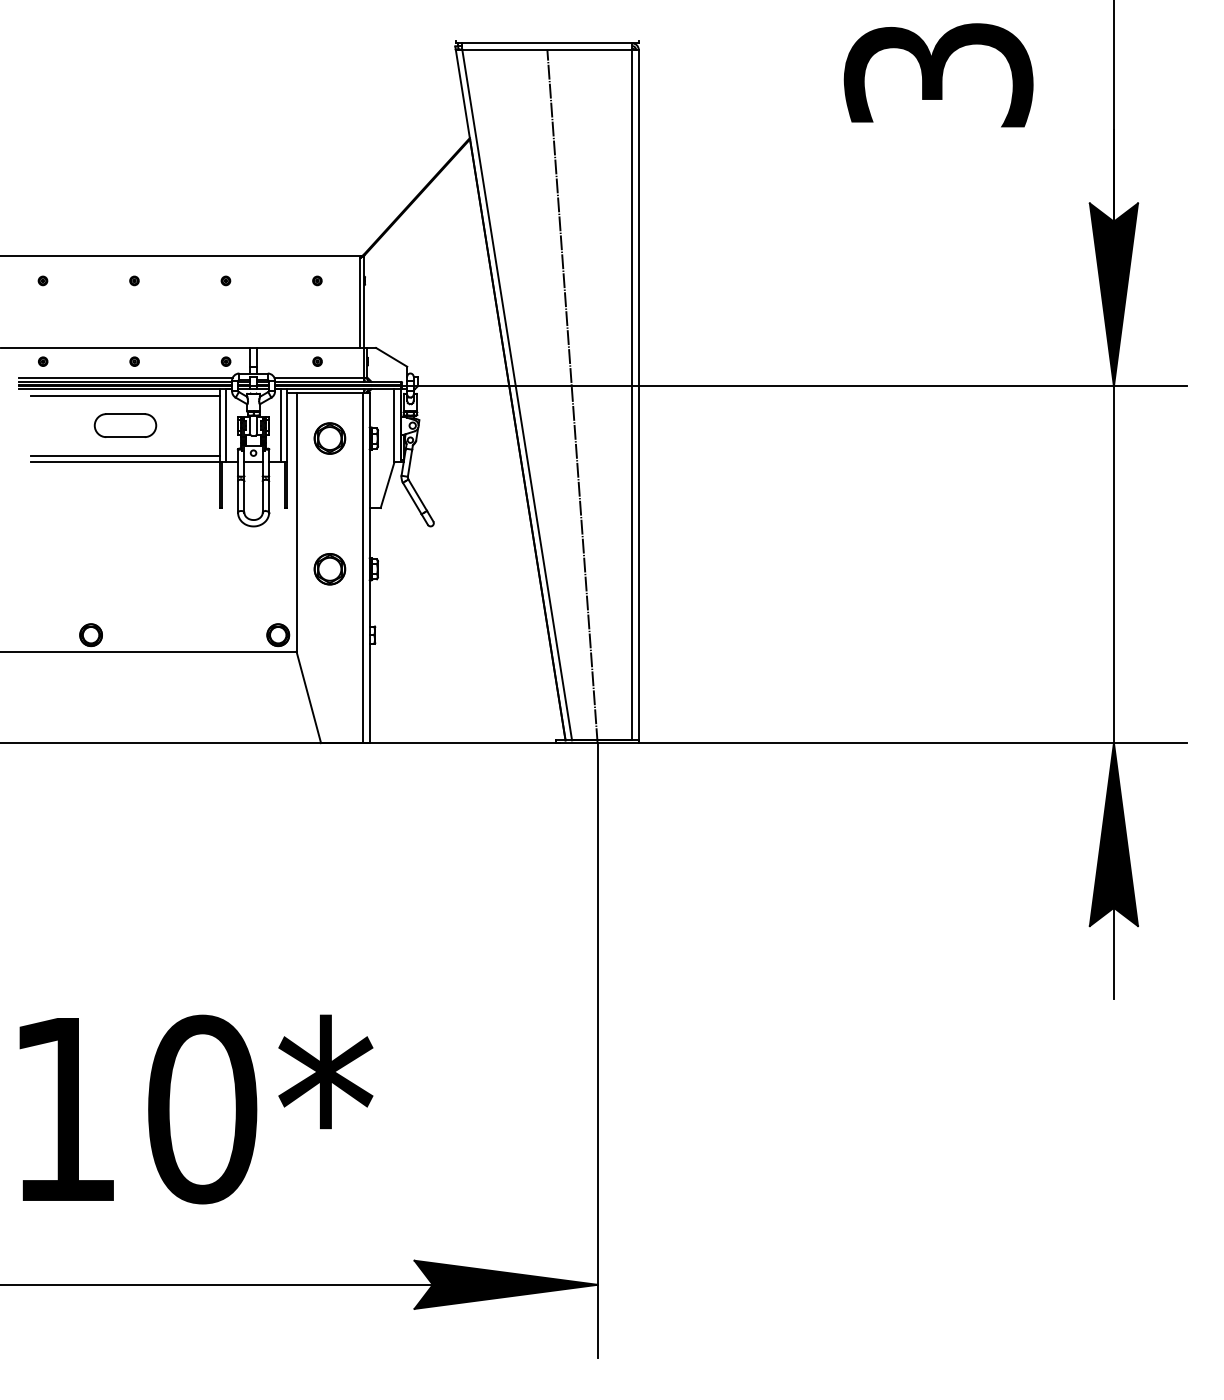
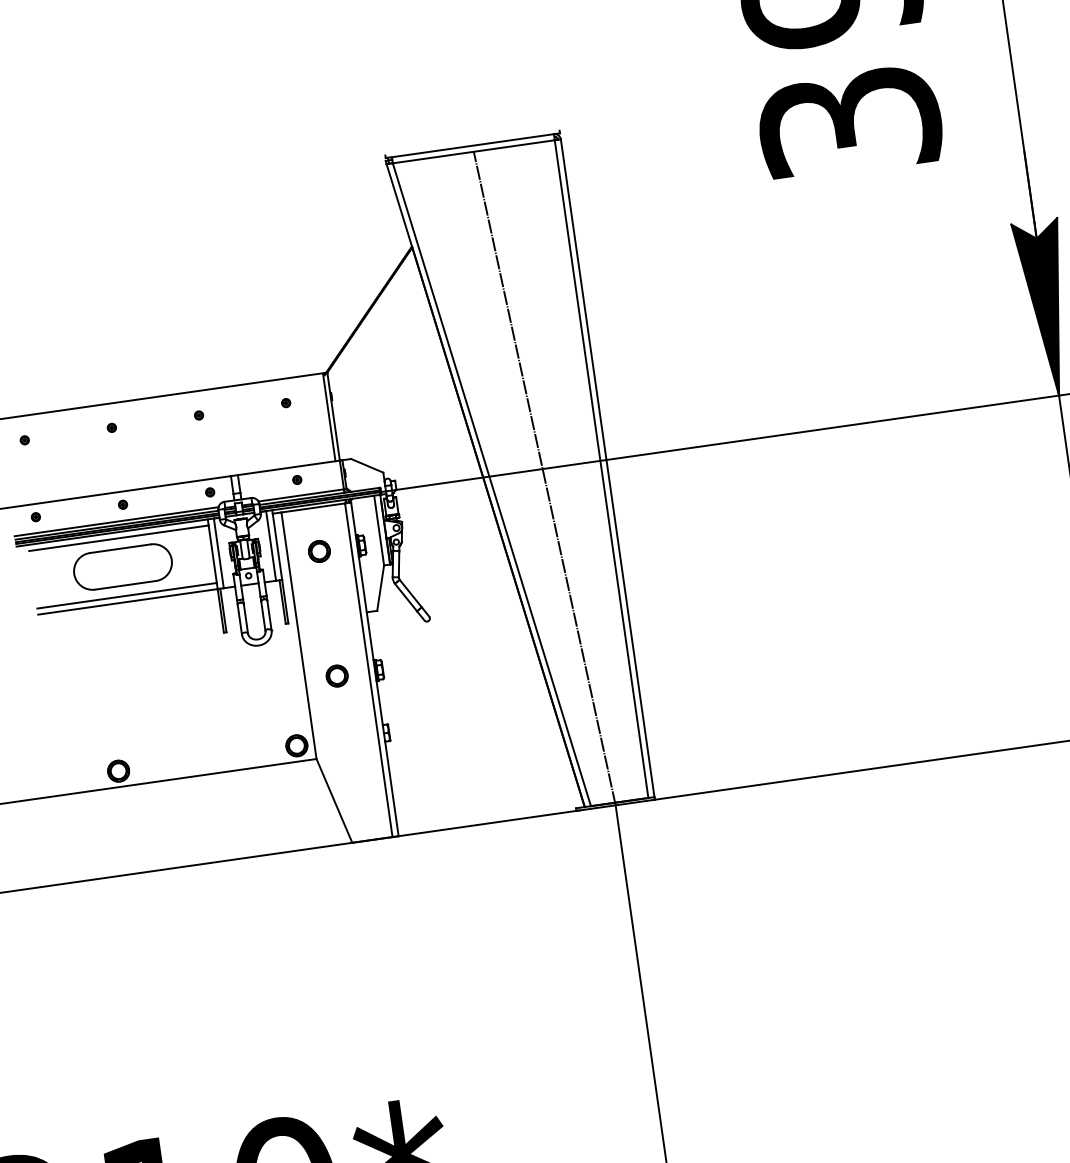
part: (125, 425) -> (122, 566), size x1.67
part: (329, 438) -> (319, 551), size x0.71
part: (329, 569) -> (336, 676), size x0.71

